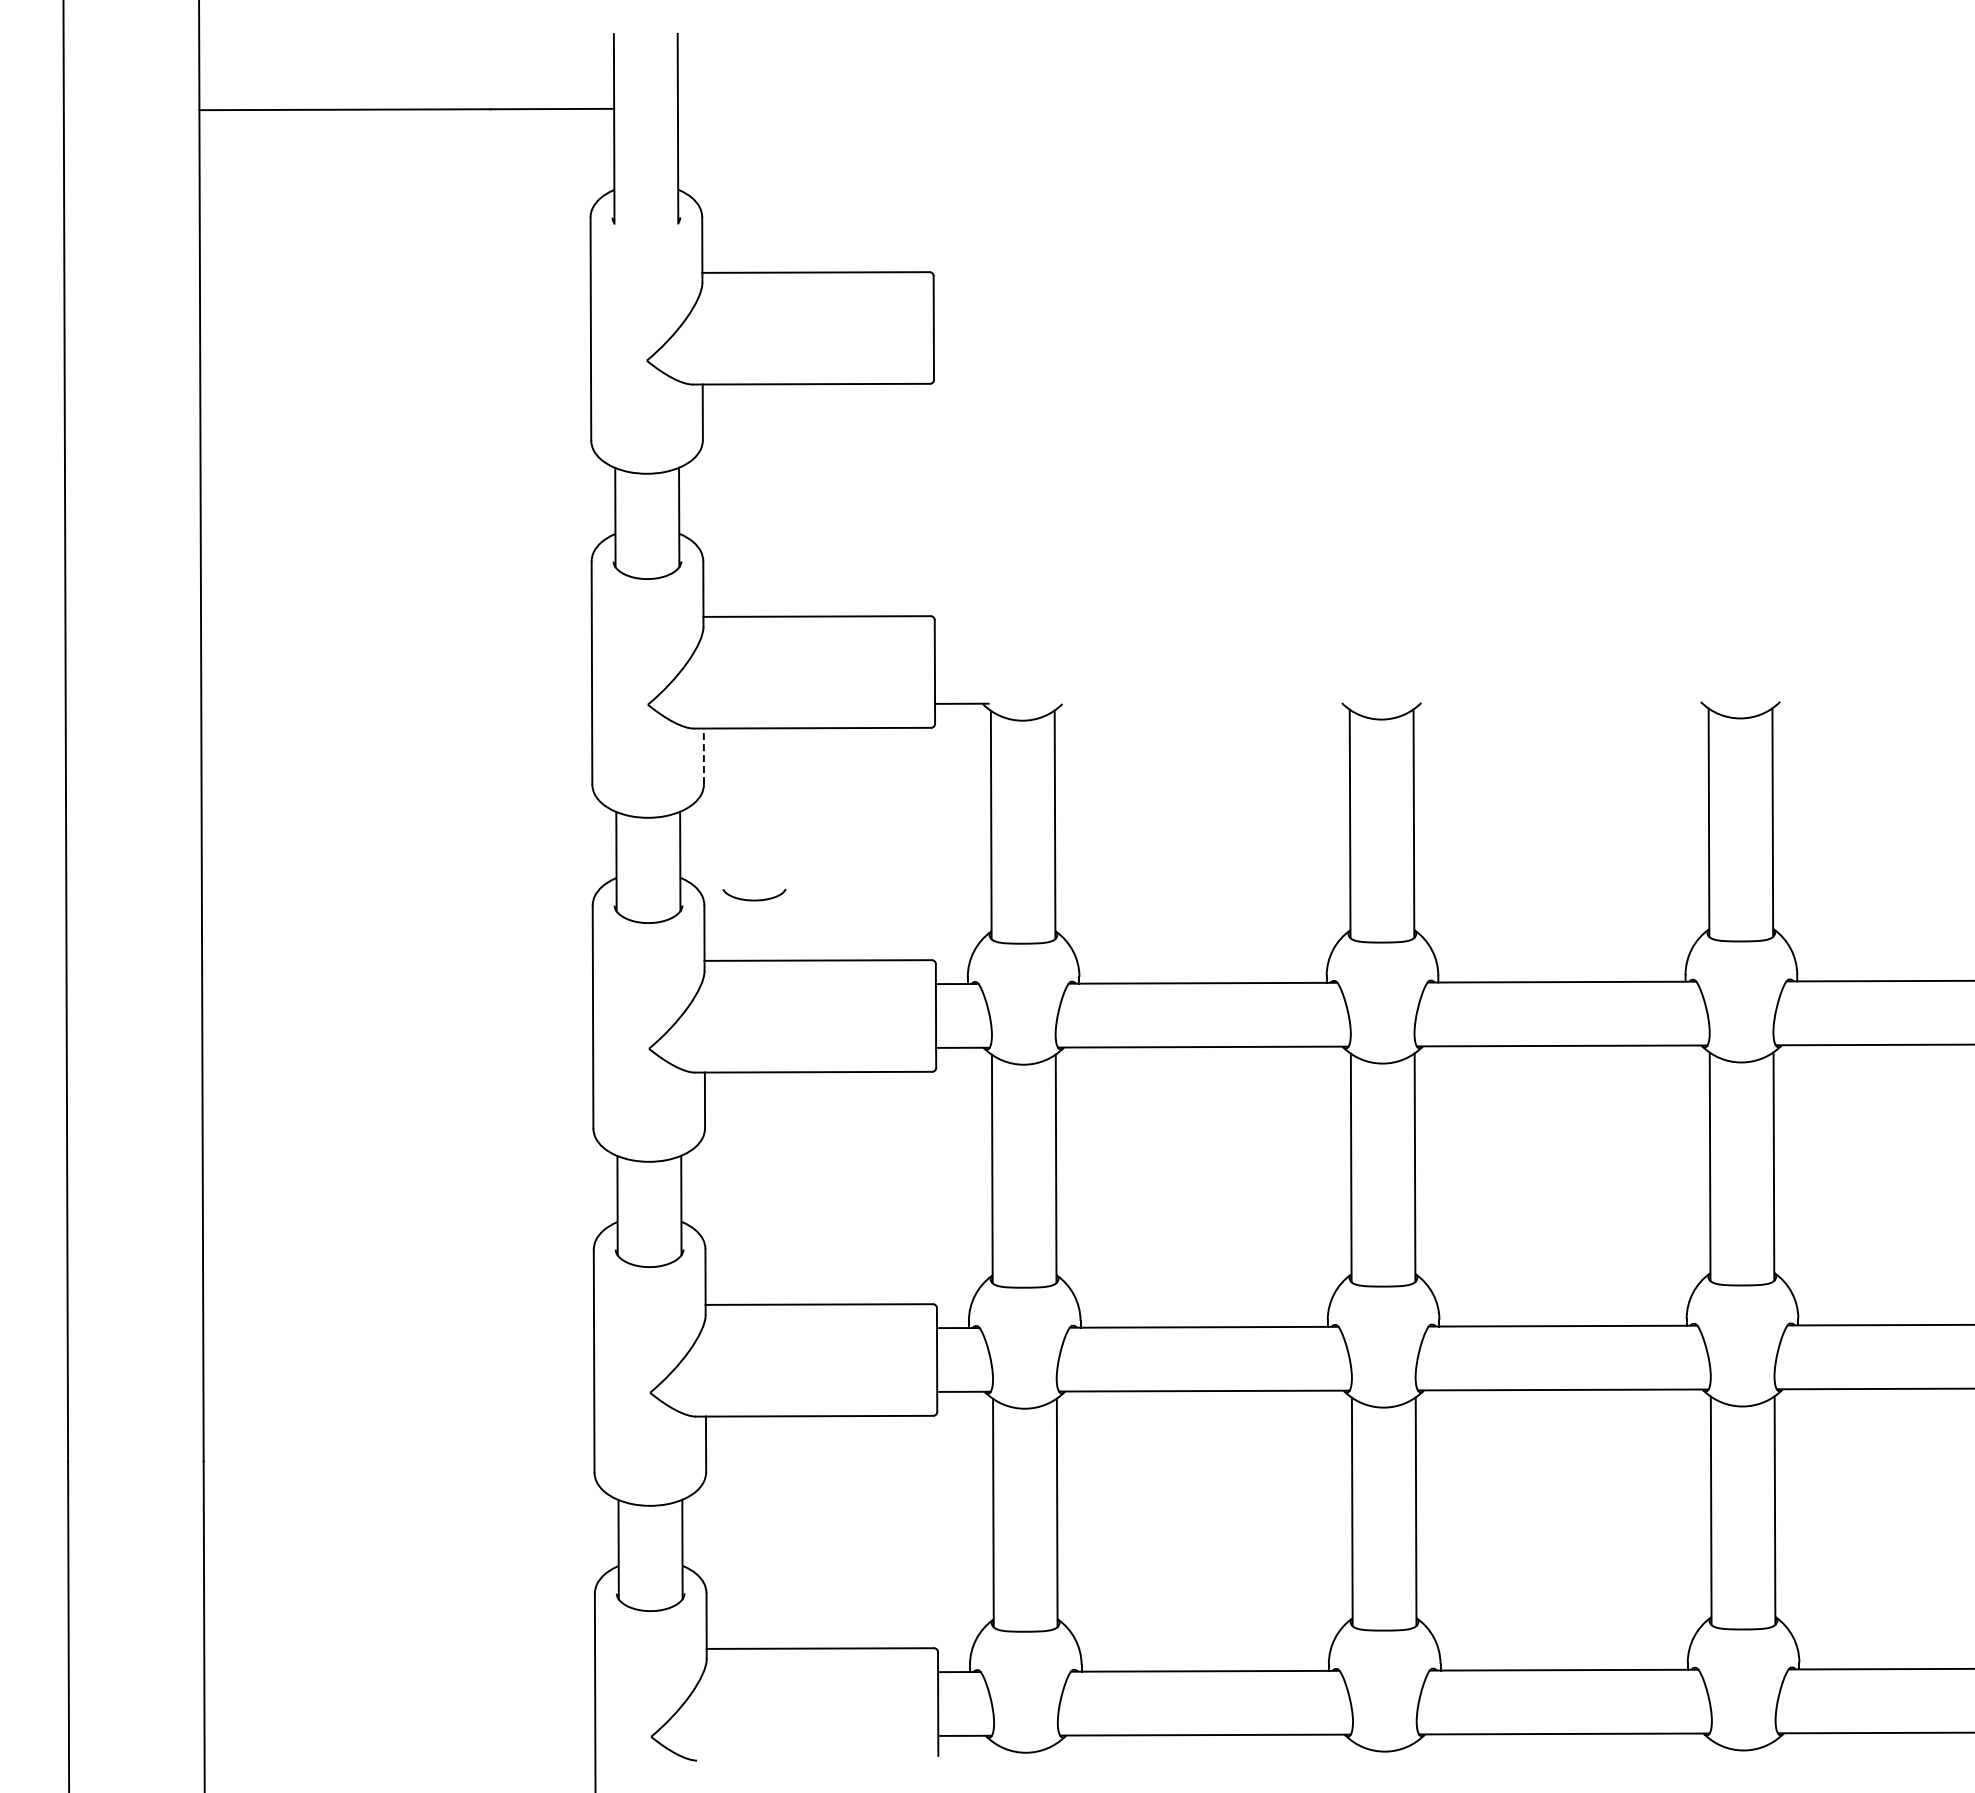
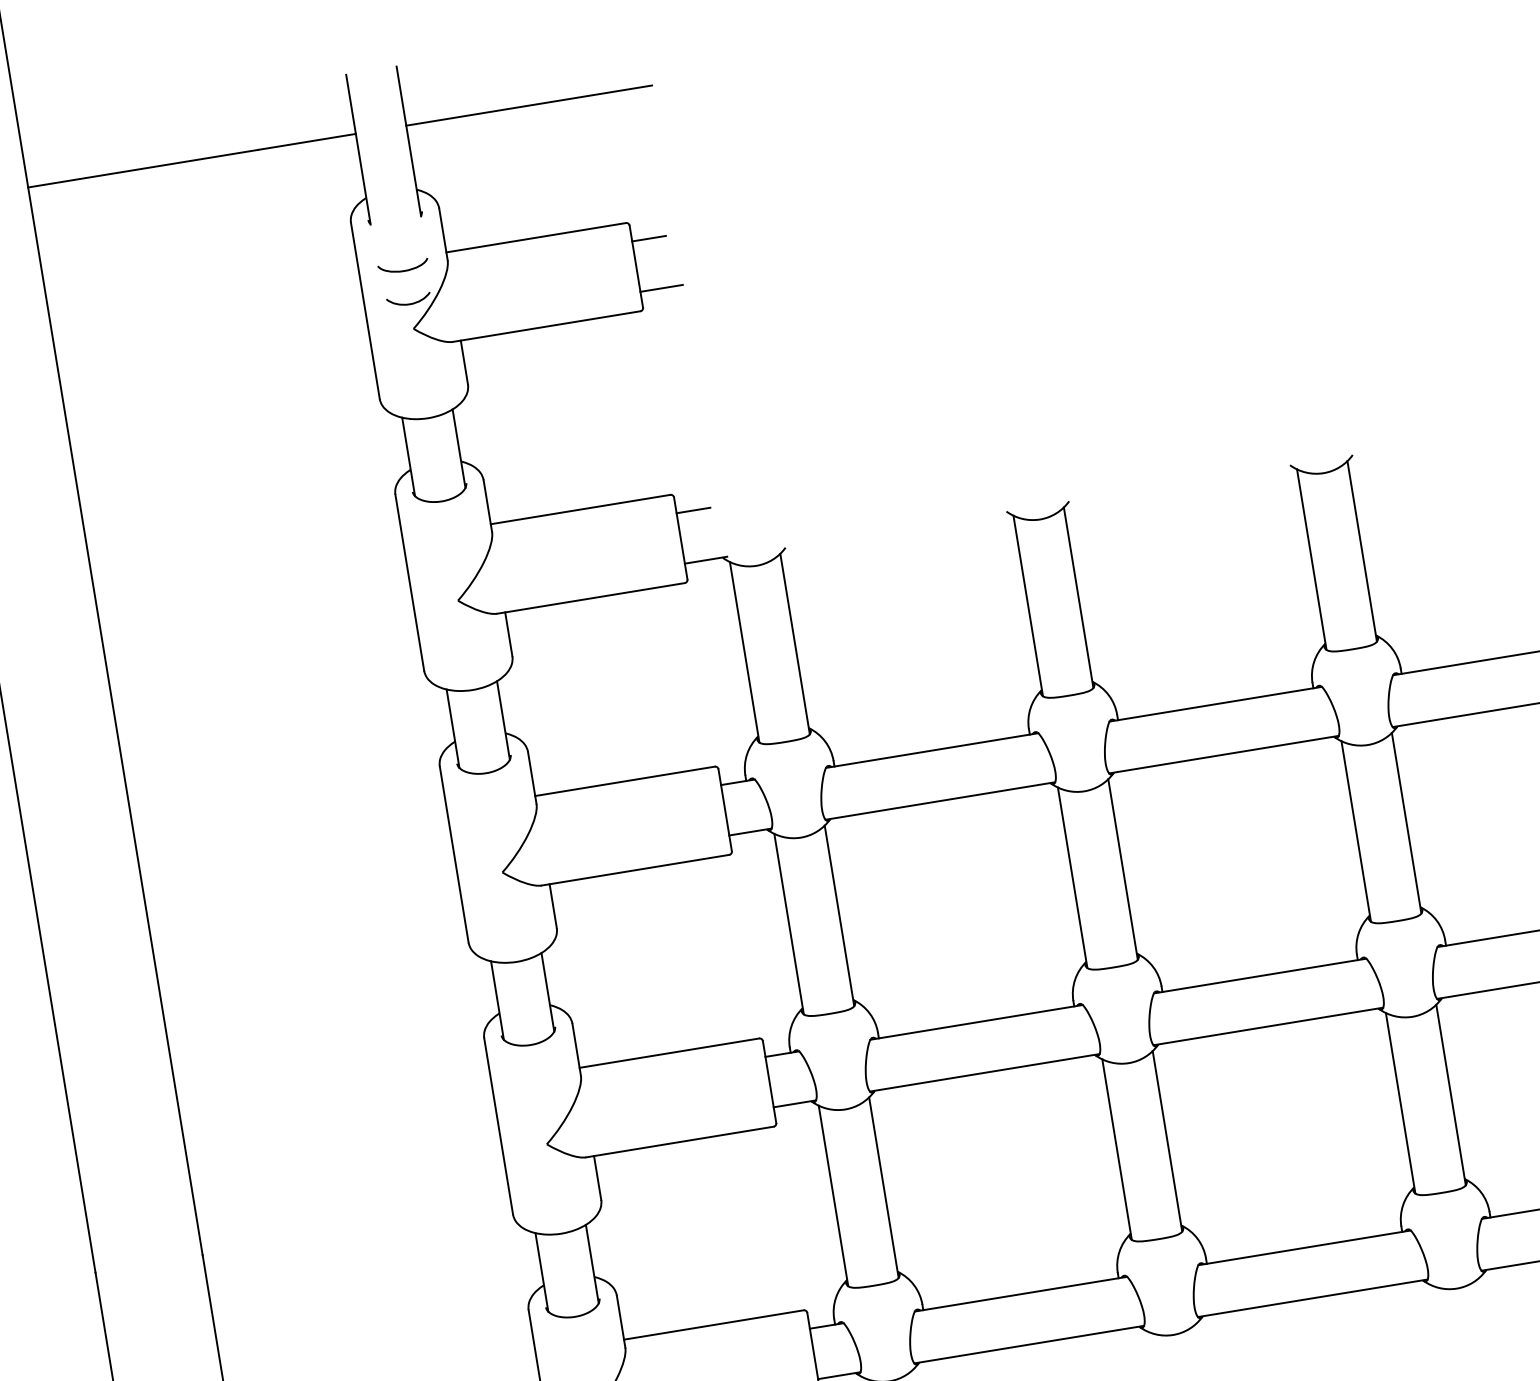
line: (832, 107) -> (528, 105), added
line: (954, 295) -> (648, 238), added
curve: (646, 328) -> (409, 303), added
line: (960, 359) -> (661, 288), added
line: (955, 639) -> (692, 510), added
line: (703, 756) -> (508, 634), dashed -> solid
curve: (754, 899) -> (403, 270), moved

